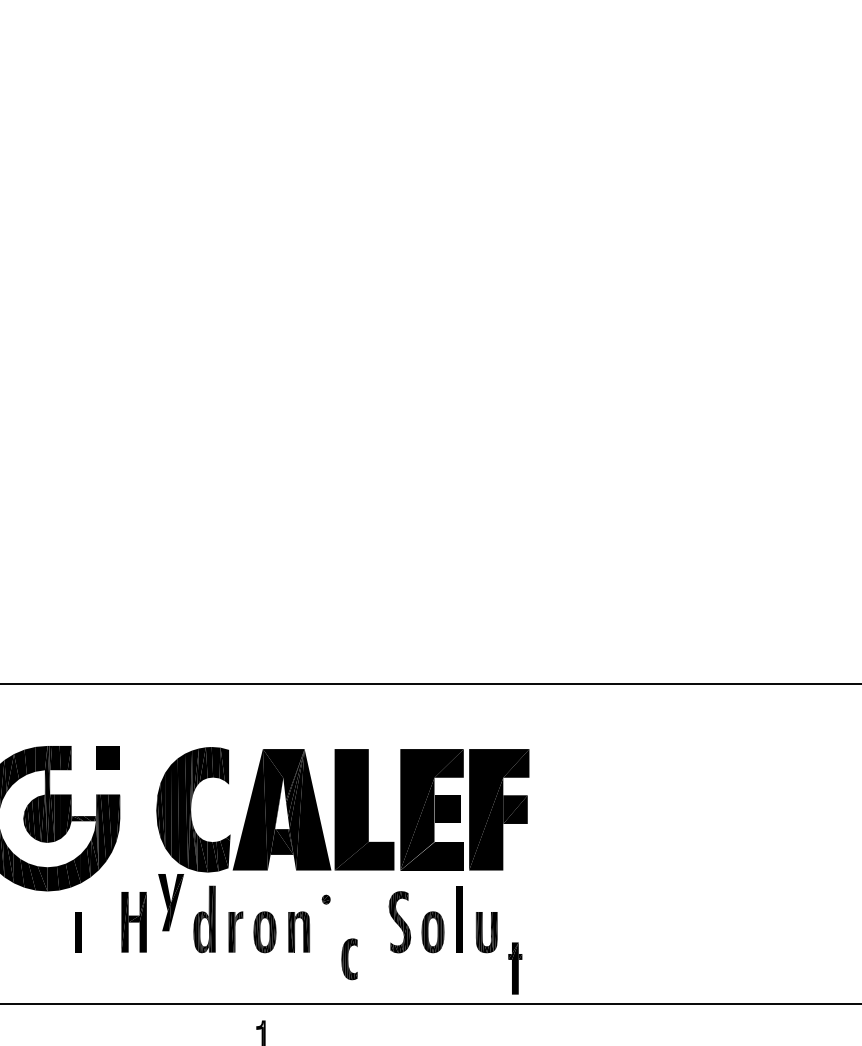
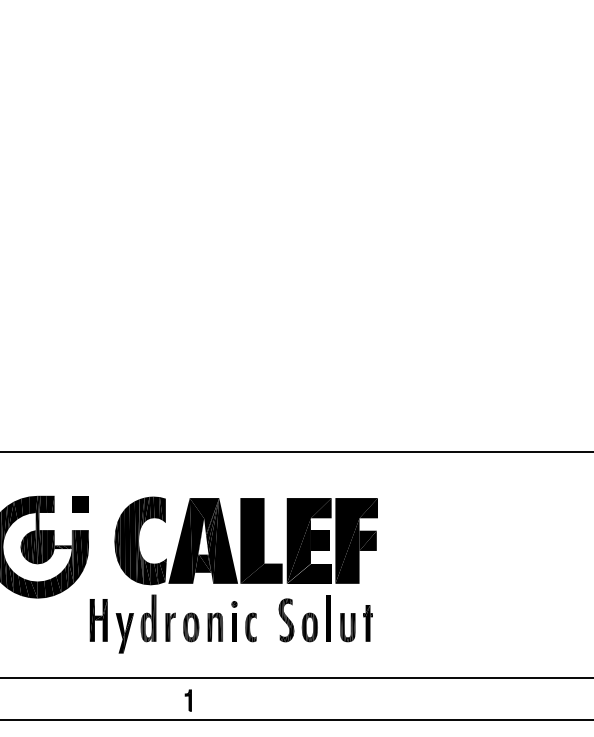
part: (170, 902) -> (124, 633), moved
part: (78, 932) -> (234, 627), moved
part: (349, 959) -> (250, 627), moved
part: (515, 968) -> (368, 623), moved

